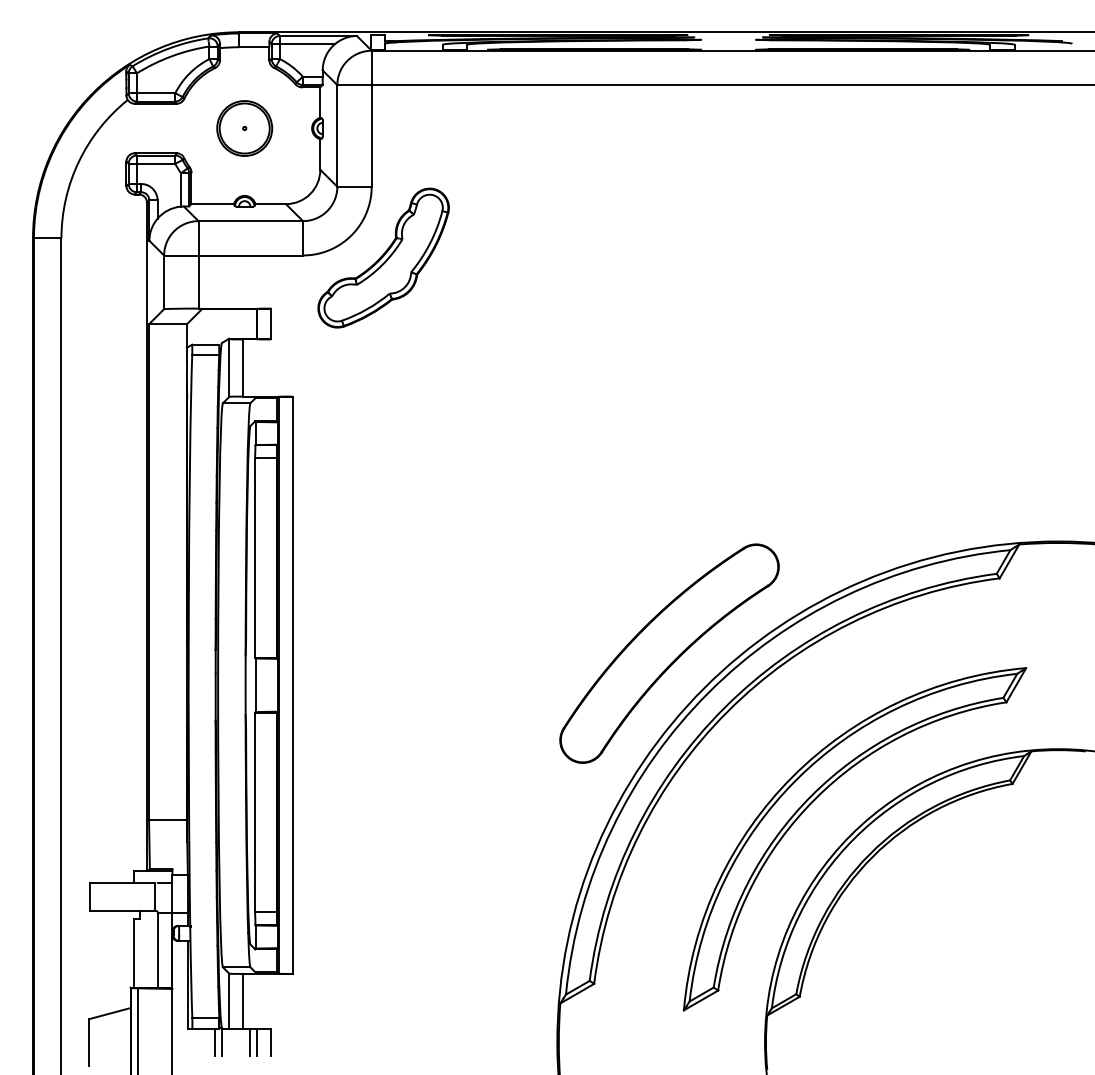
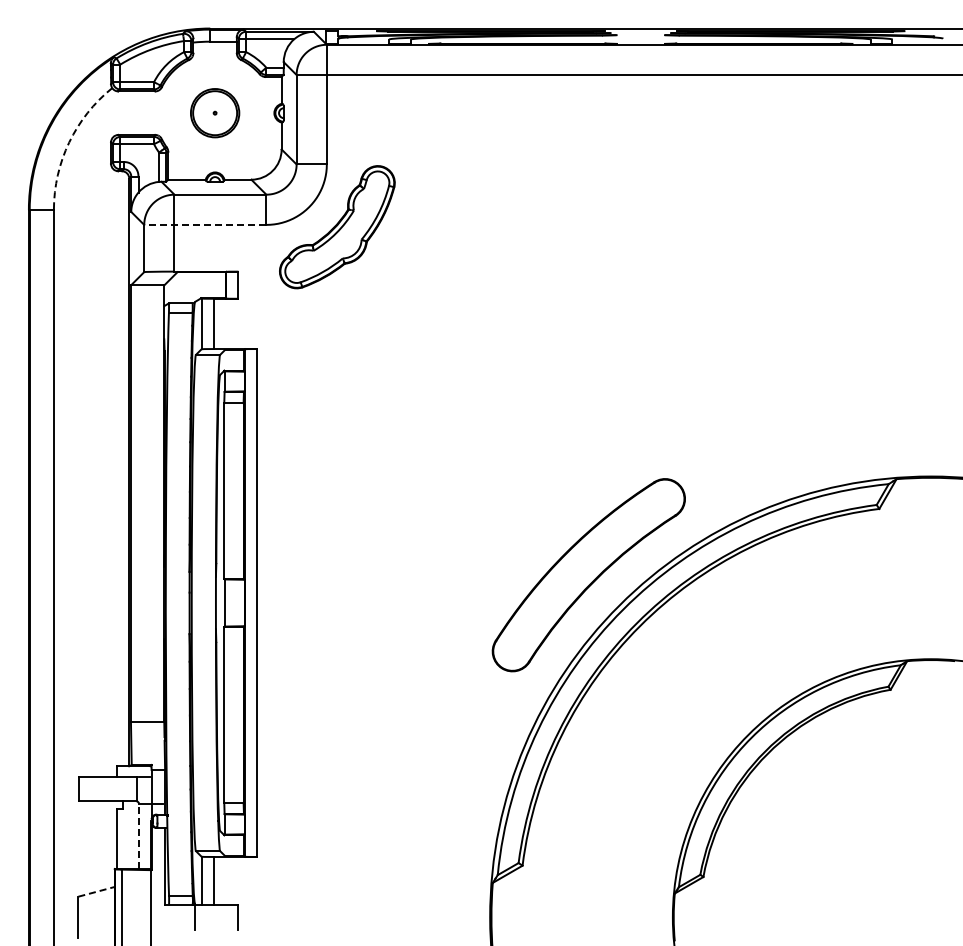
arc: (79, 161) -> (69, 142), solid -> dashed
line: (232, 255) -> (204, 224), solid -> dashed
part: (815, 800) -> (717, 704), removed
line: (157, 950) -> (138, 836), solid -> dashed
line: (109, 1013) -> (96, 891), solid -> dashed
line: (214, 1042) -> (188, 917), removed
line: (249, 1042) -> (219, 917), removed
line: (256, 1042) -> (225, 917), removed

